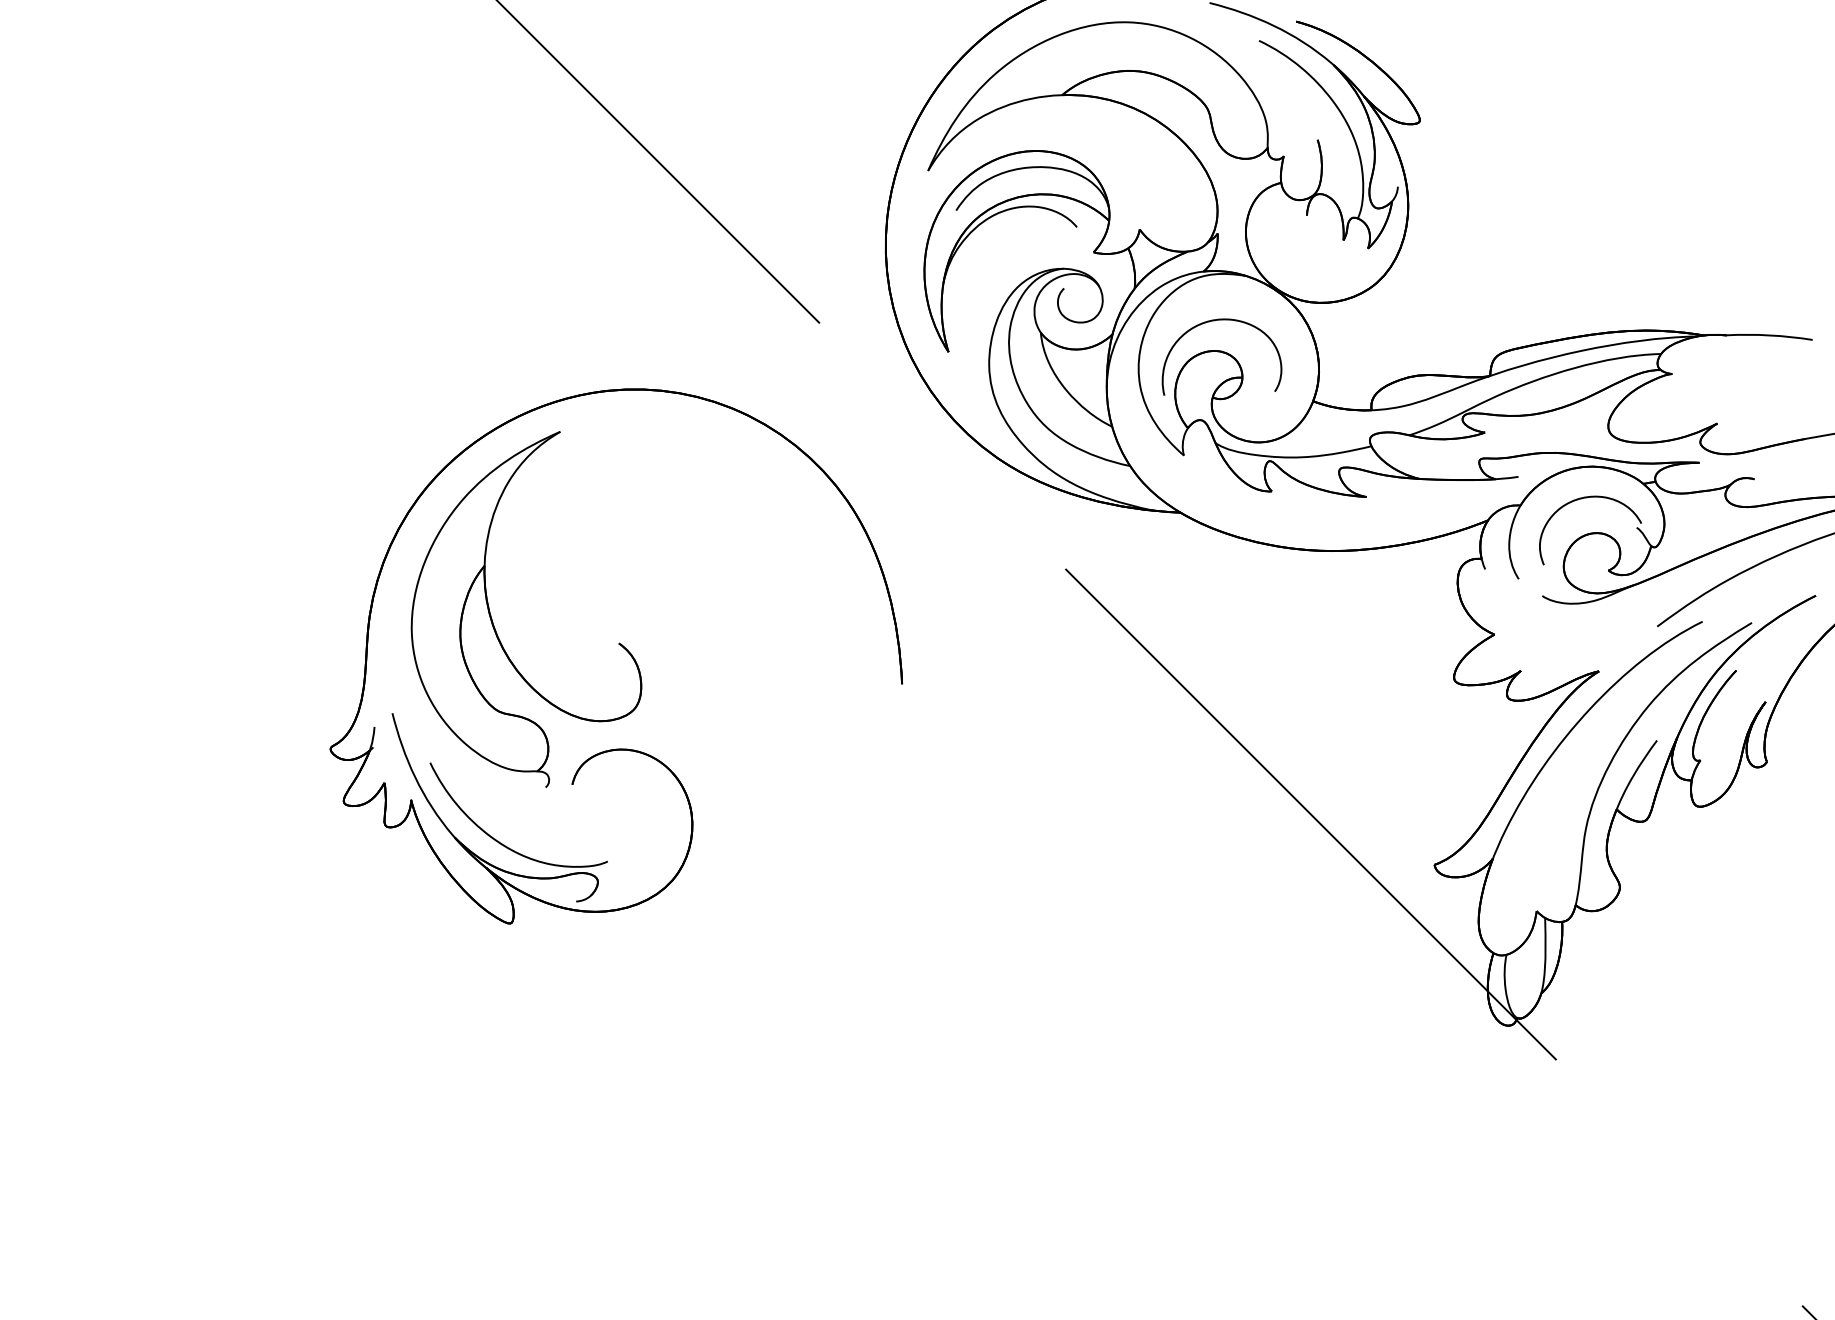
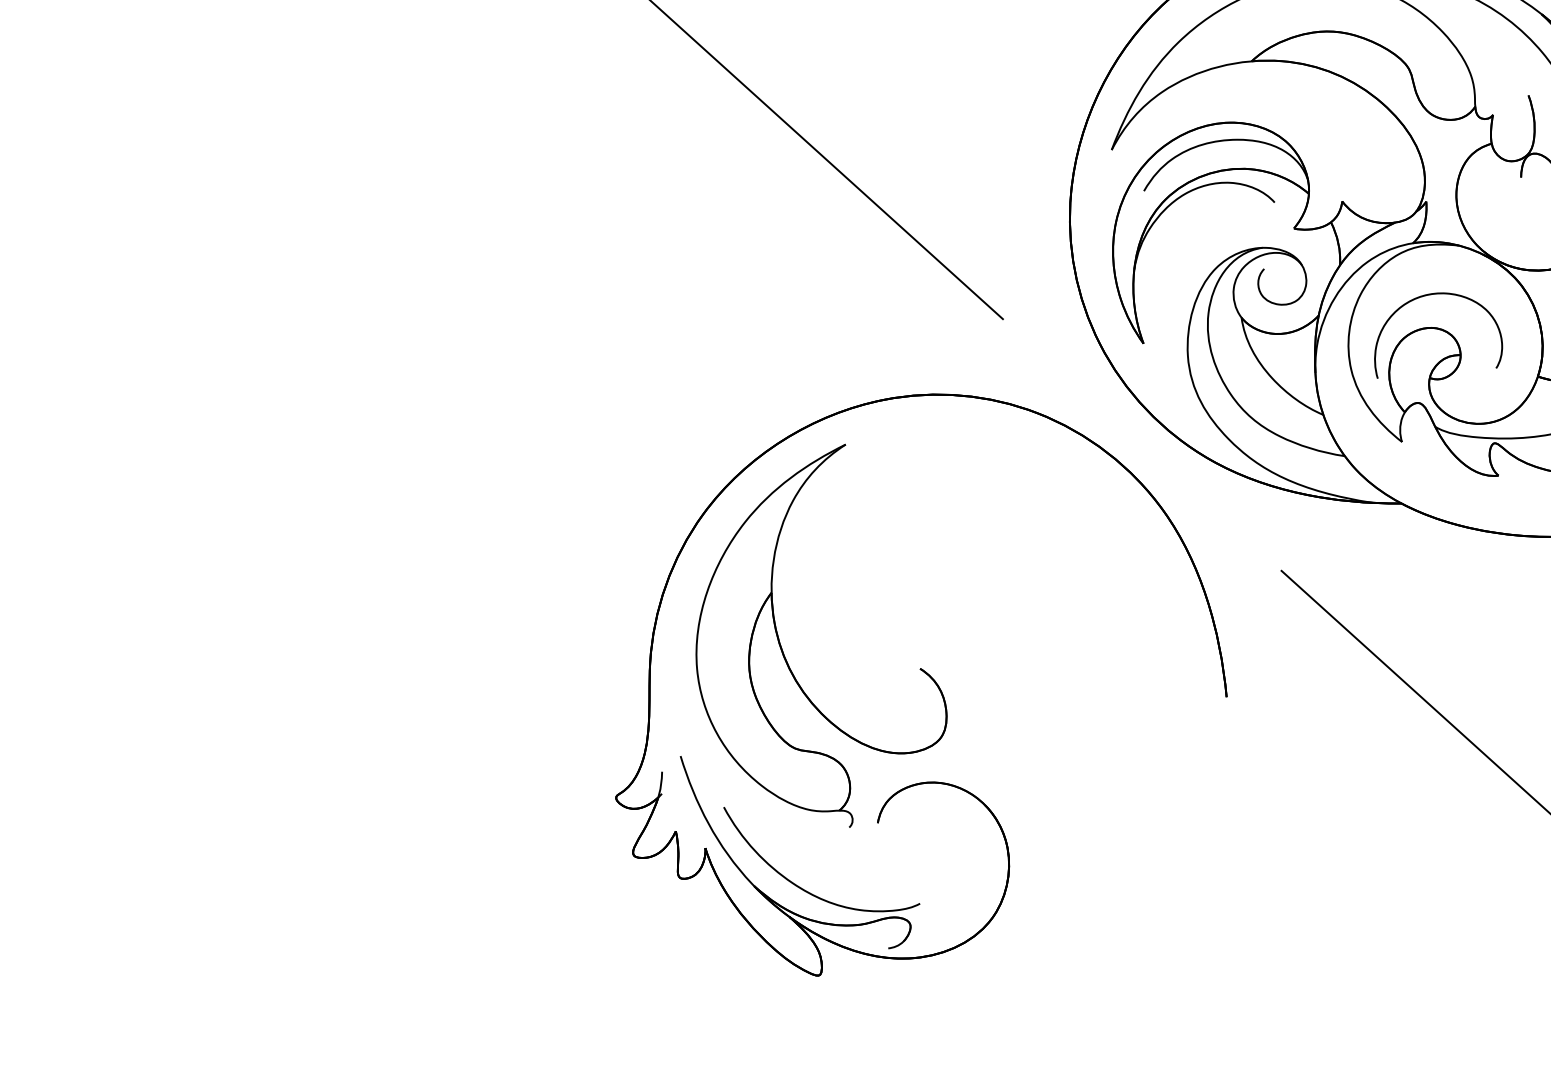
part: (623, 648) -> (925, 673), moved

